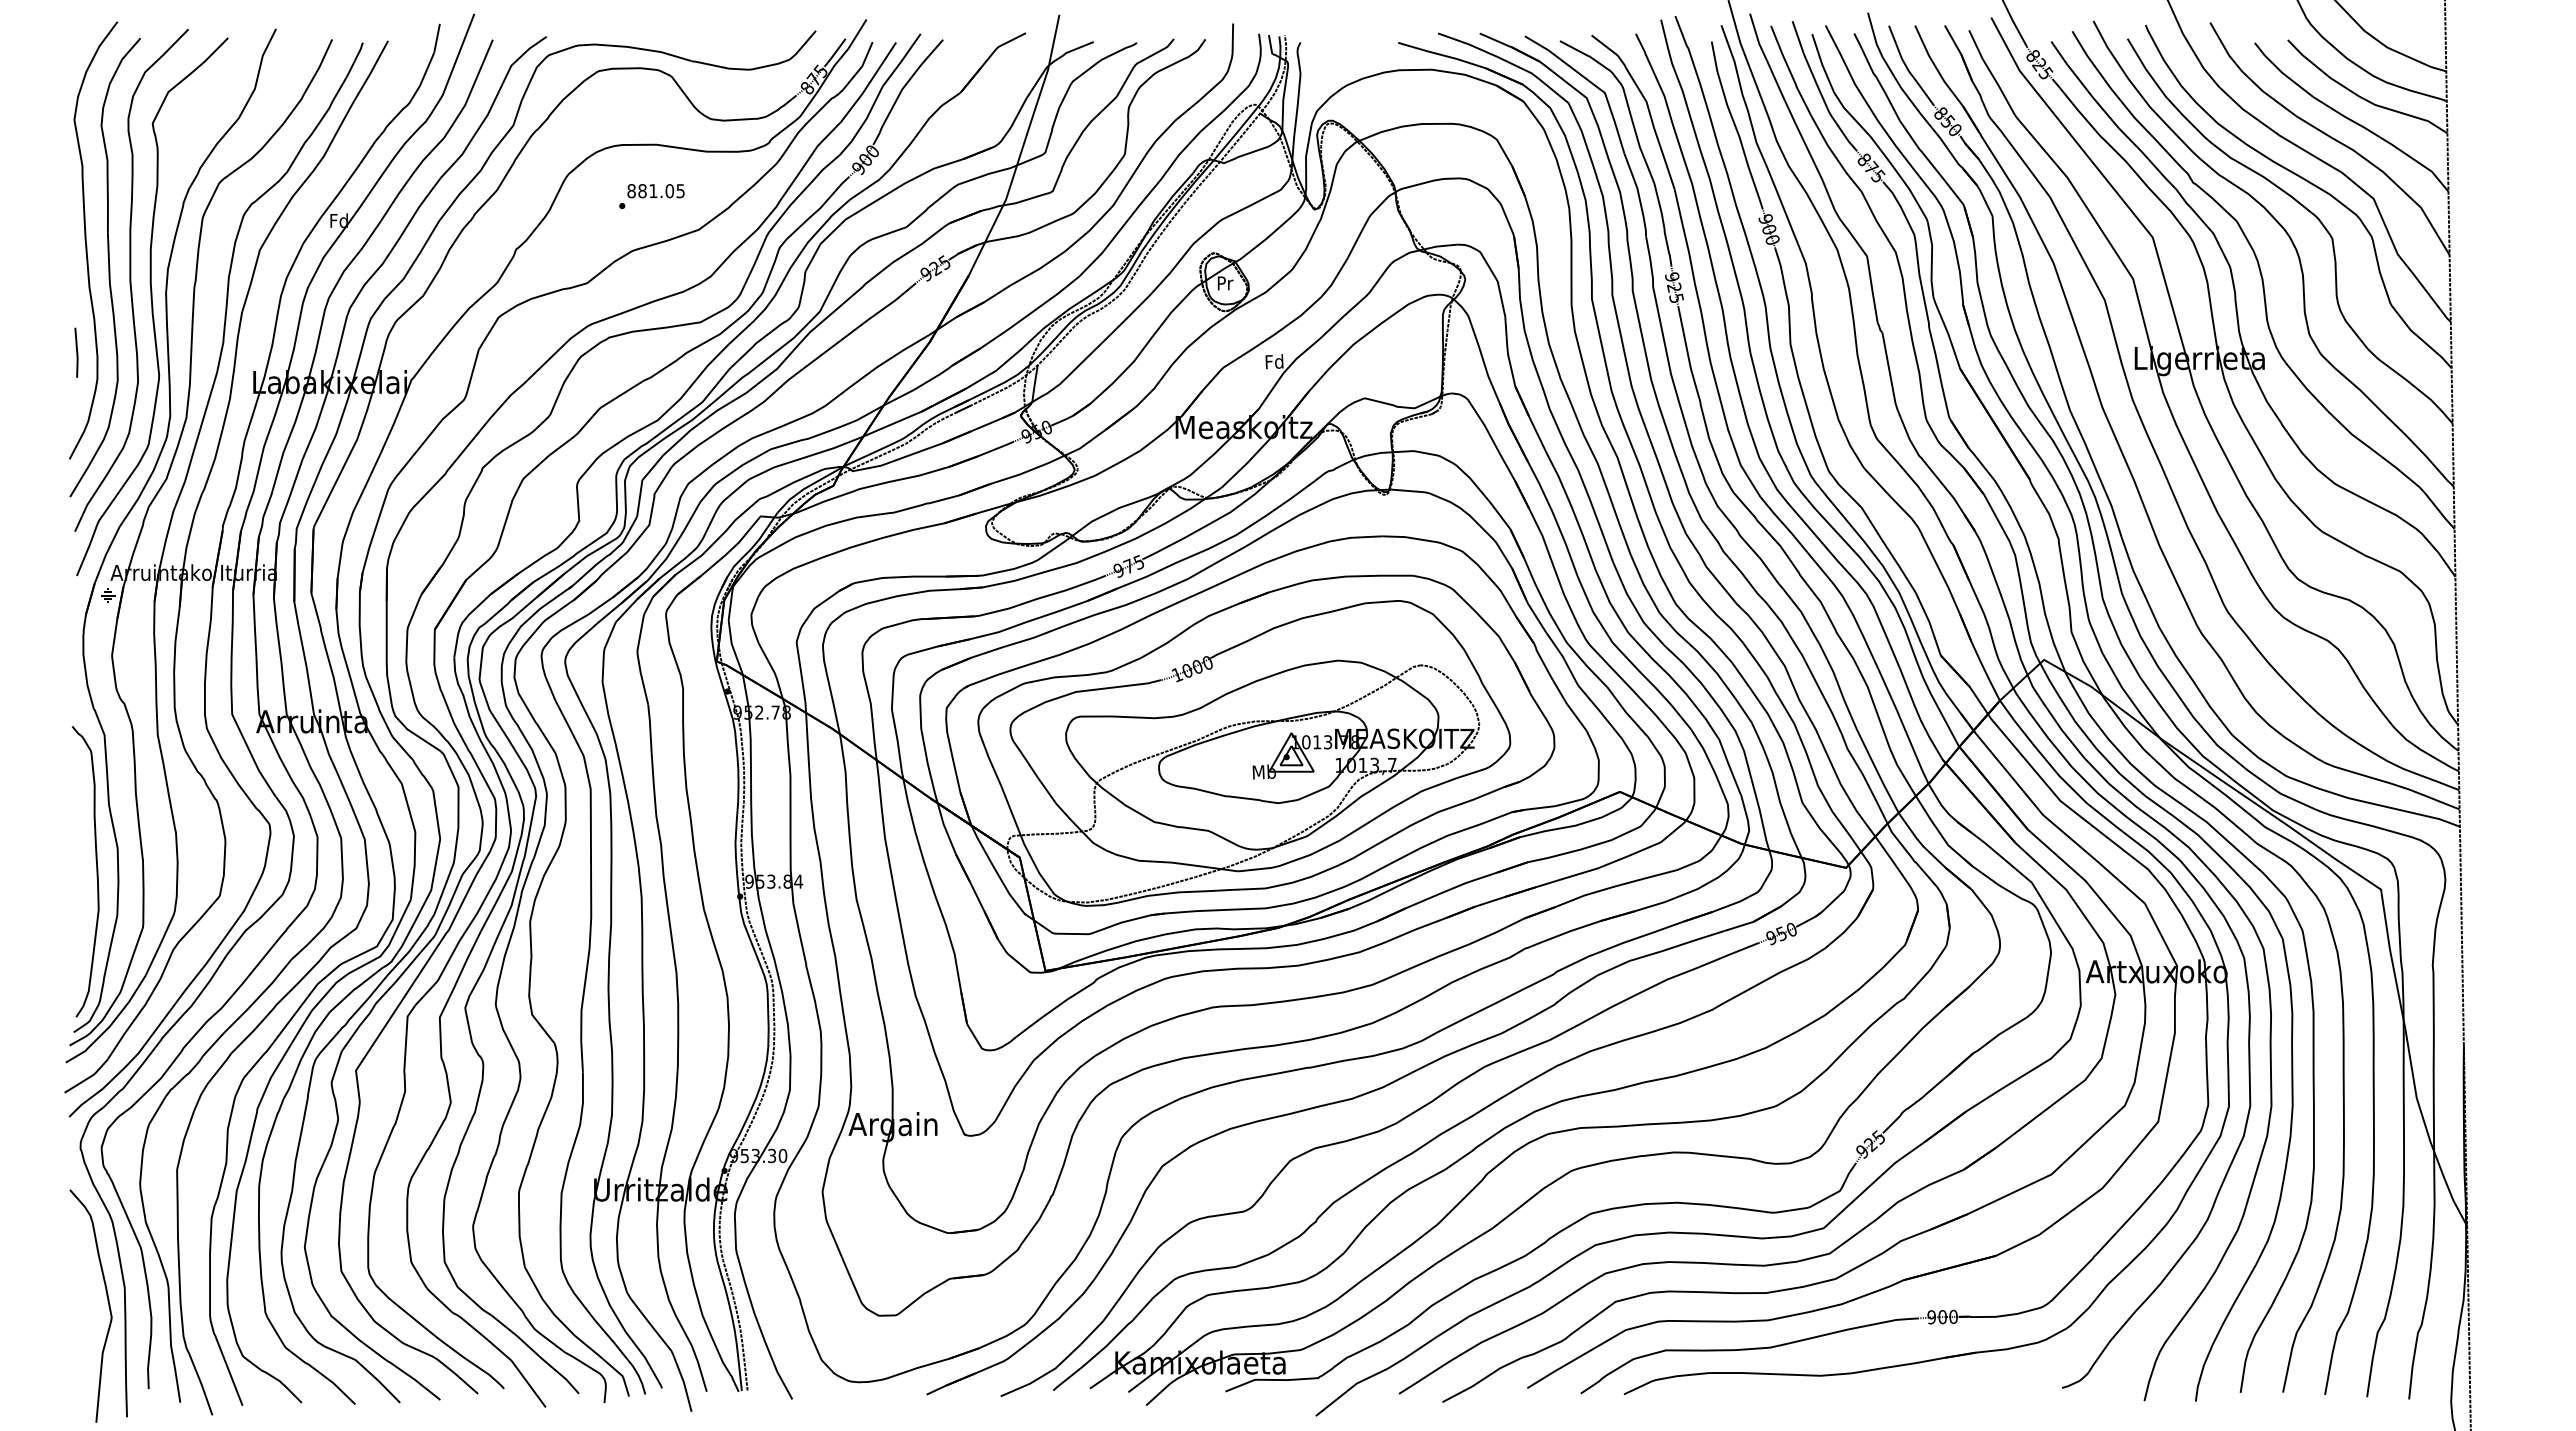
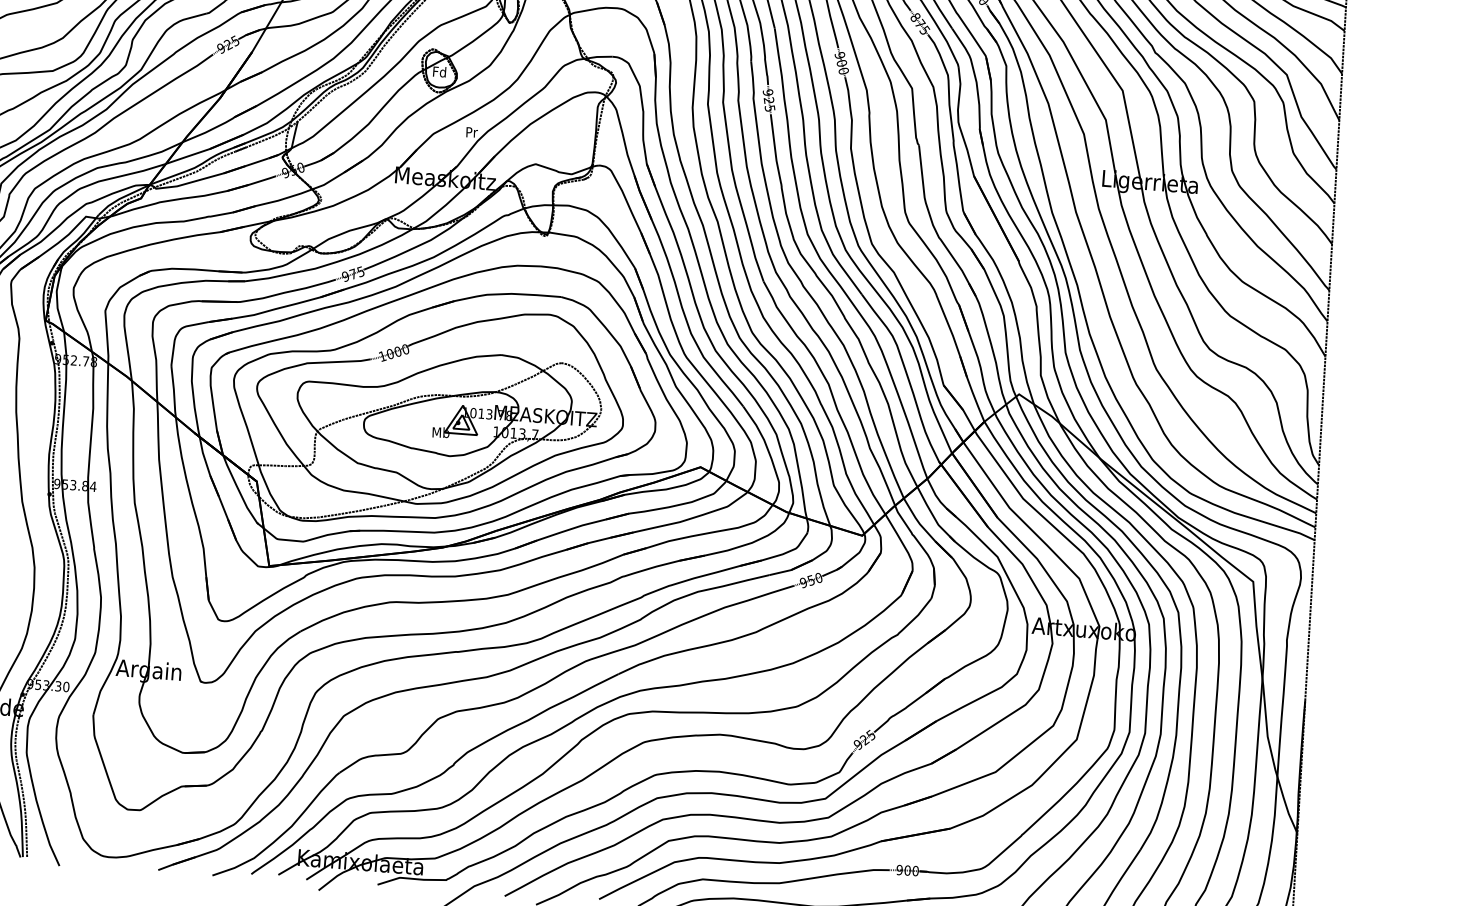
text: (1224, 283) -> (439, 72), Pr -> Fd
text: (1274, 361) -> (471, 132), Fd -> Pr

